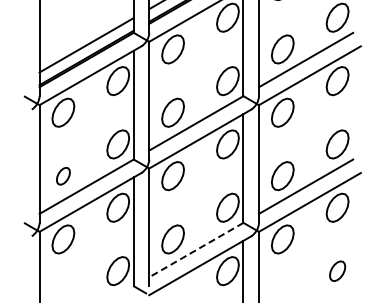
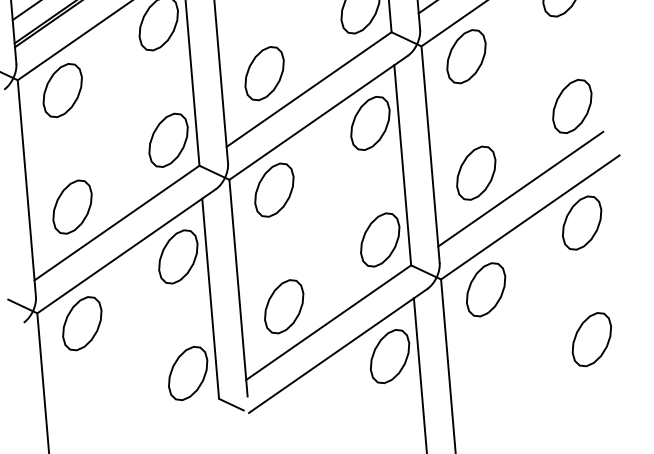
part: (63, 176) -> (72, 207), size x1.67
line: (195, 250) -> (327, 323), dashed -> solid
part: (337, 271) -> (591, 340), size x1.43

